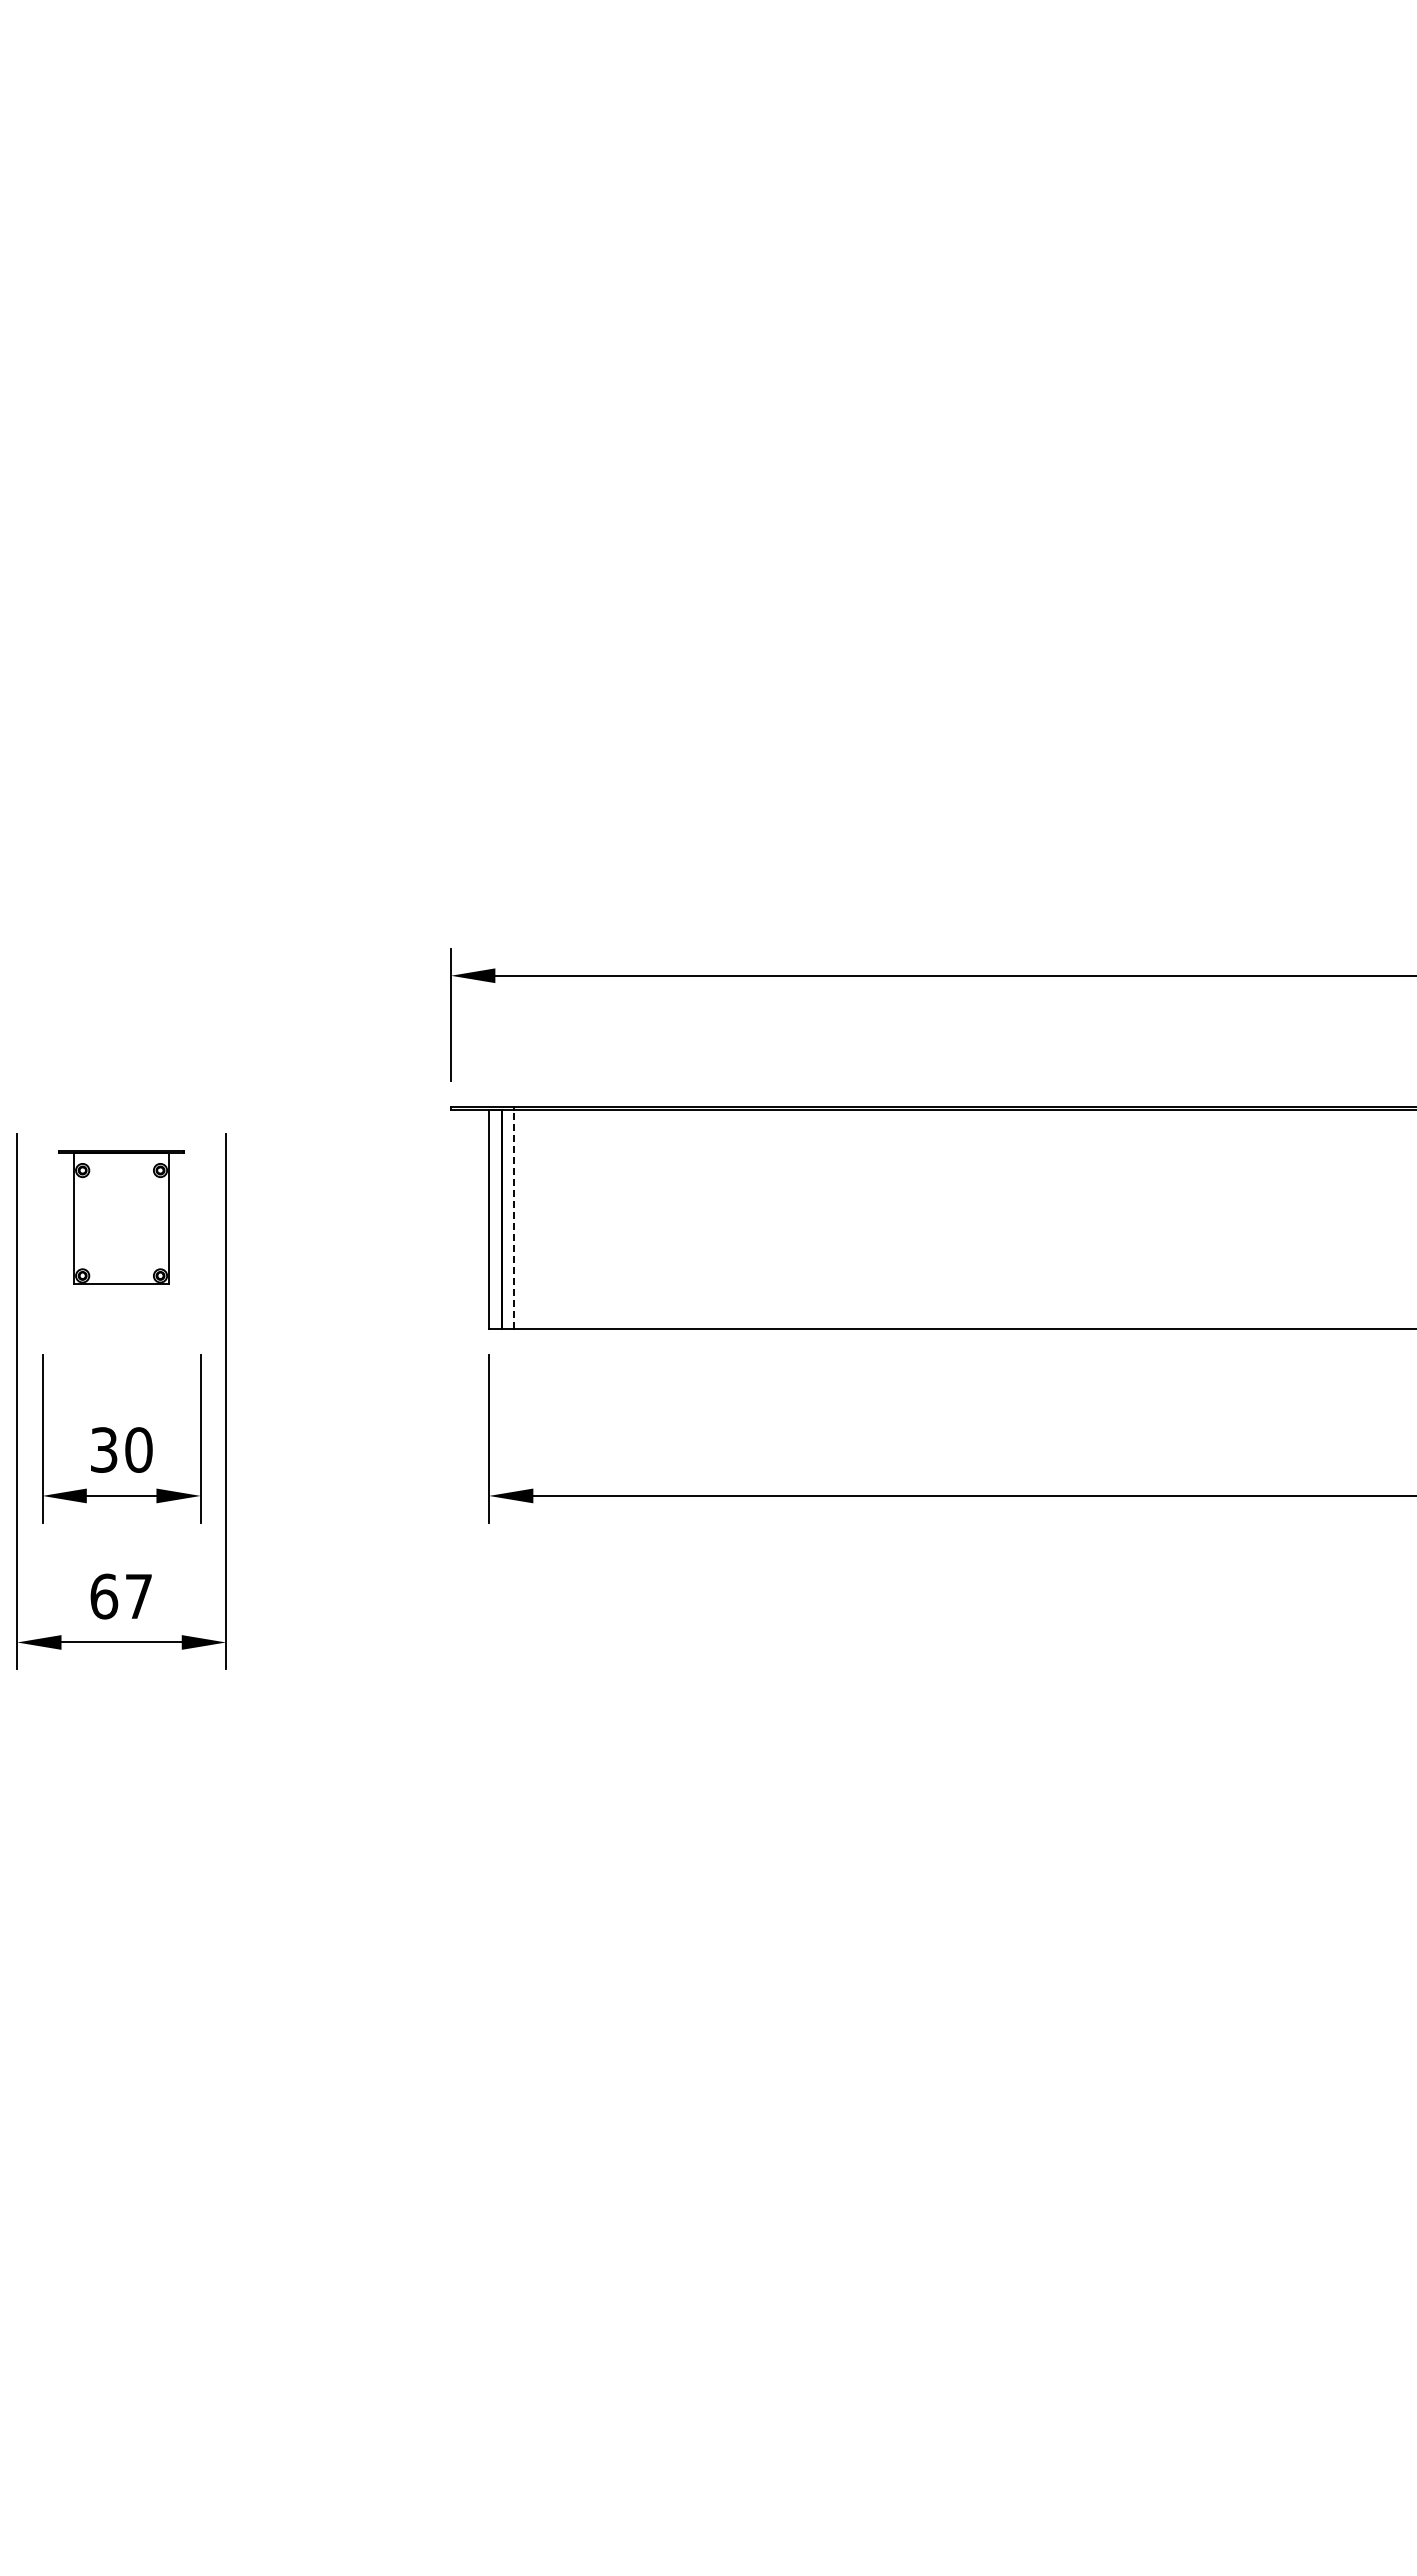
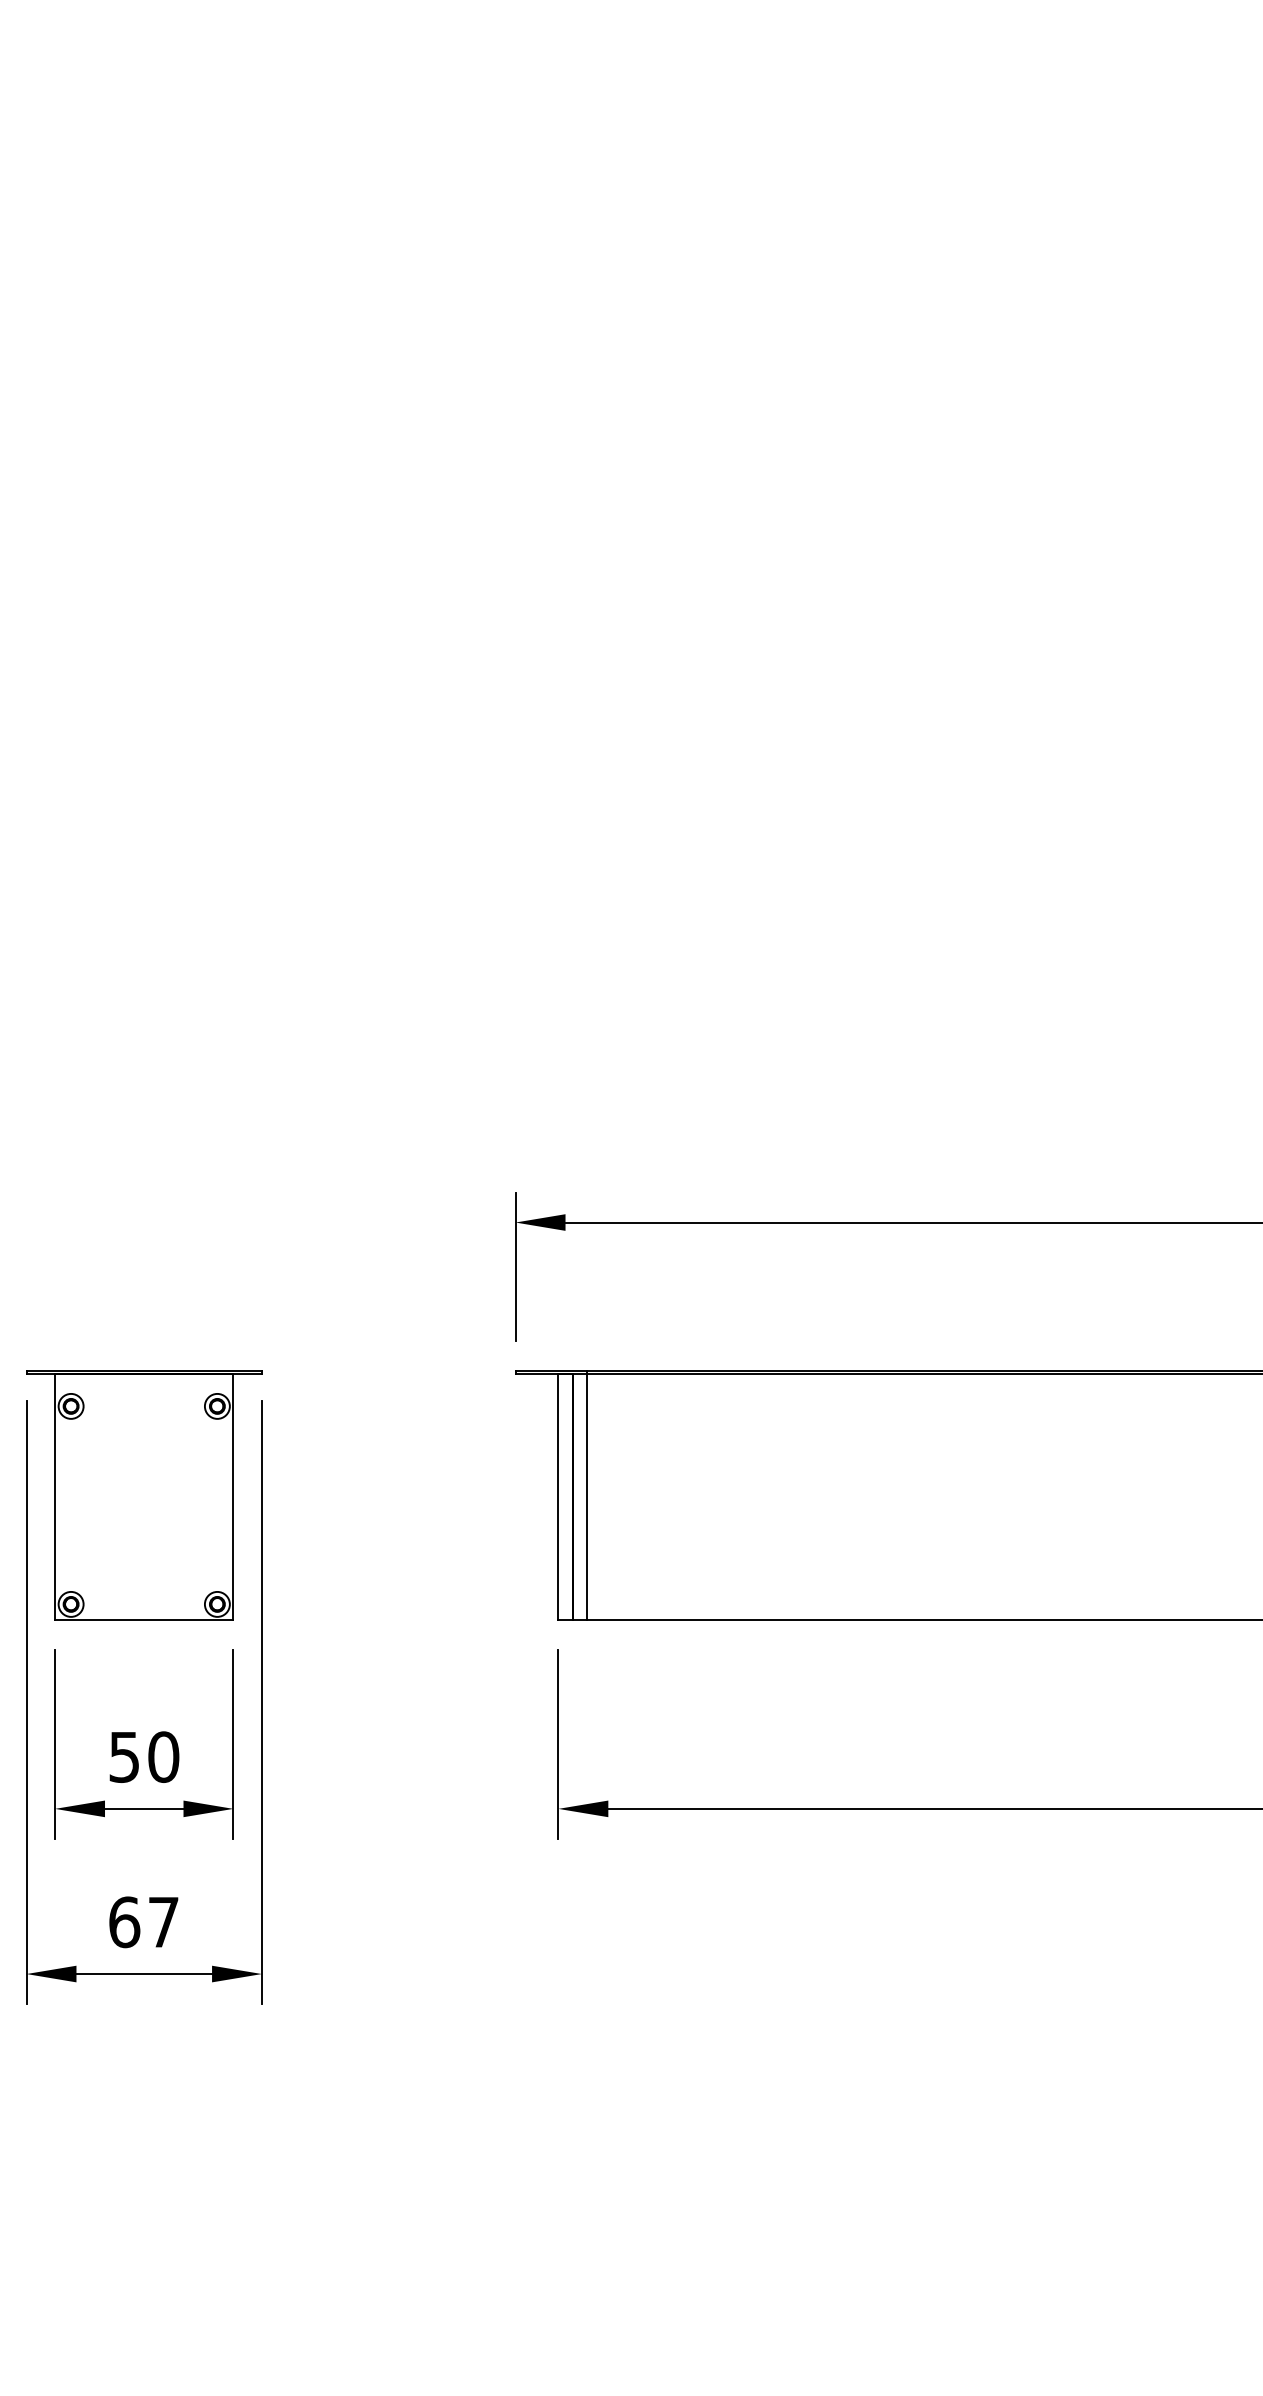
part: (121, 1217) -> (144, 1495), size x1.67
line: (514, 1219) -> (587, 1497), dashed -> solid
text: (104, 1449) -> (124, 1756), 30 -> 50

